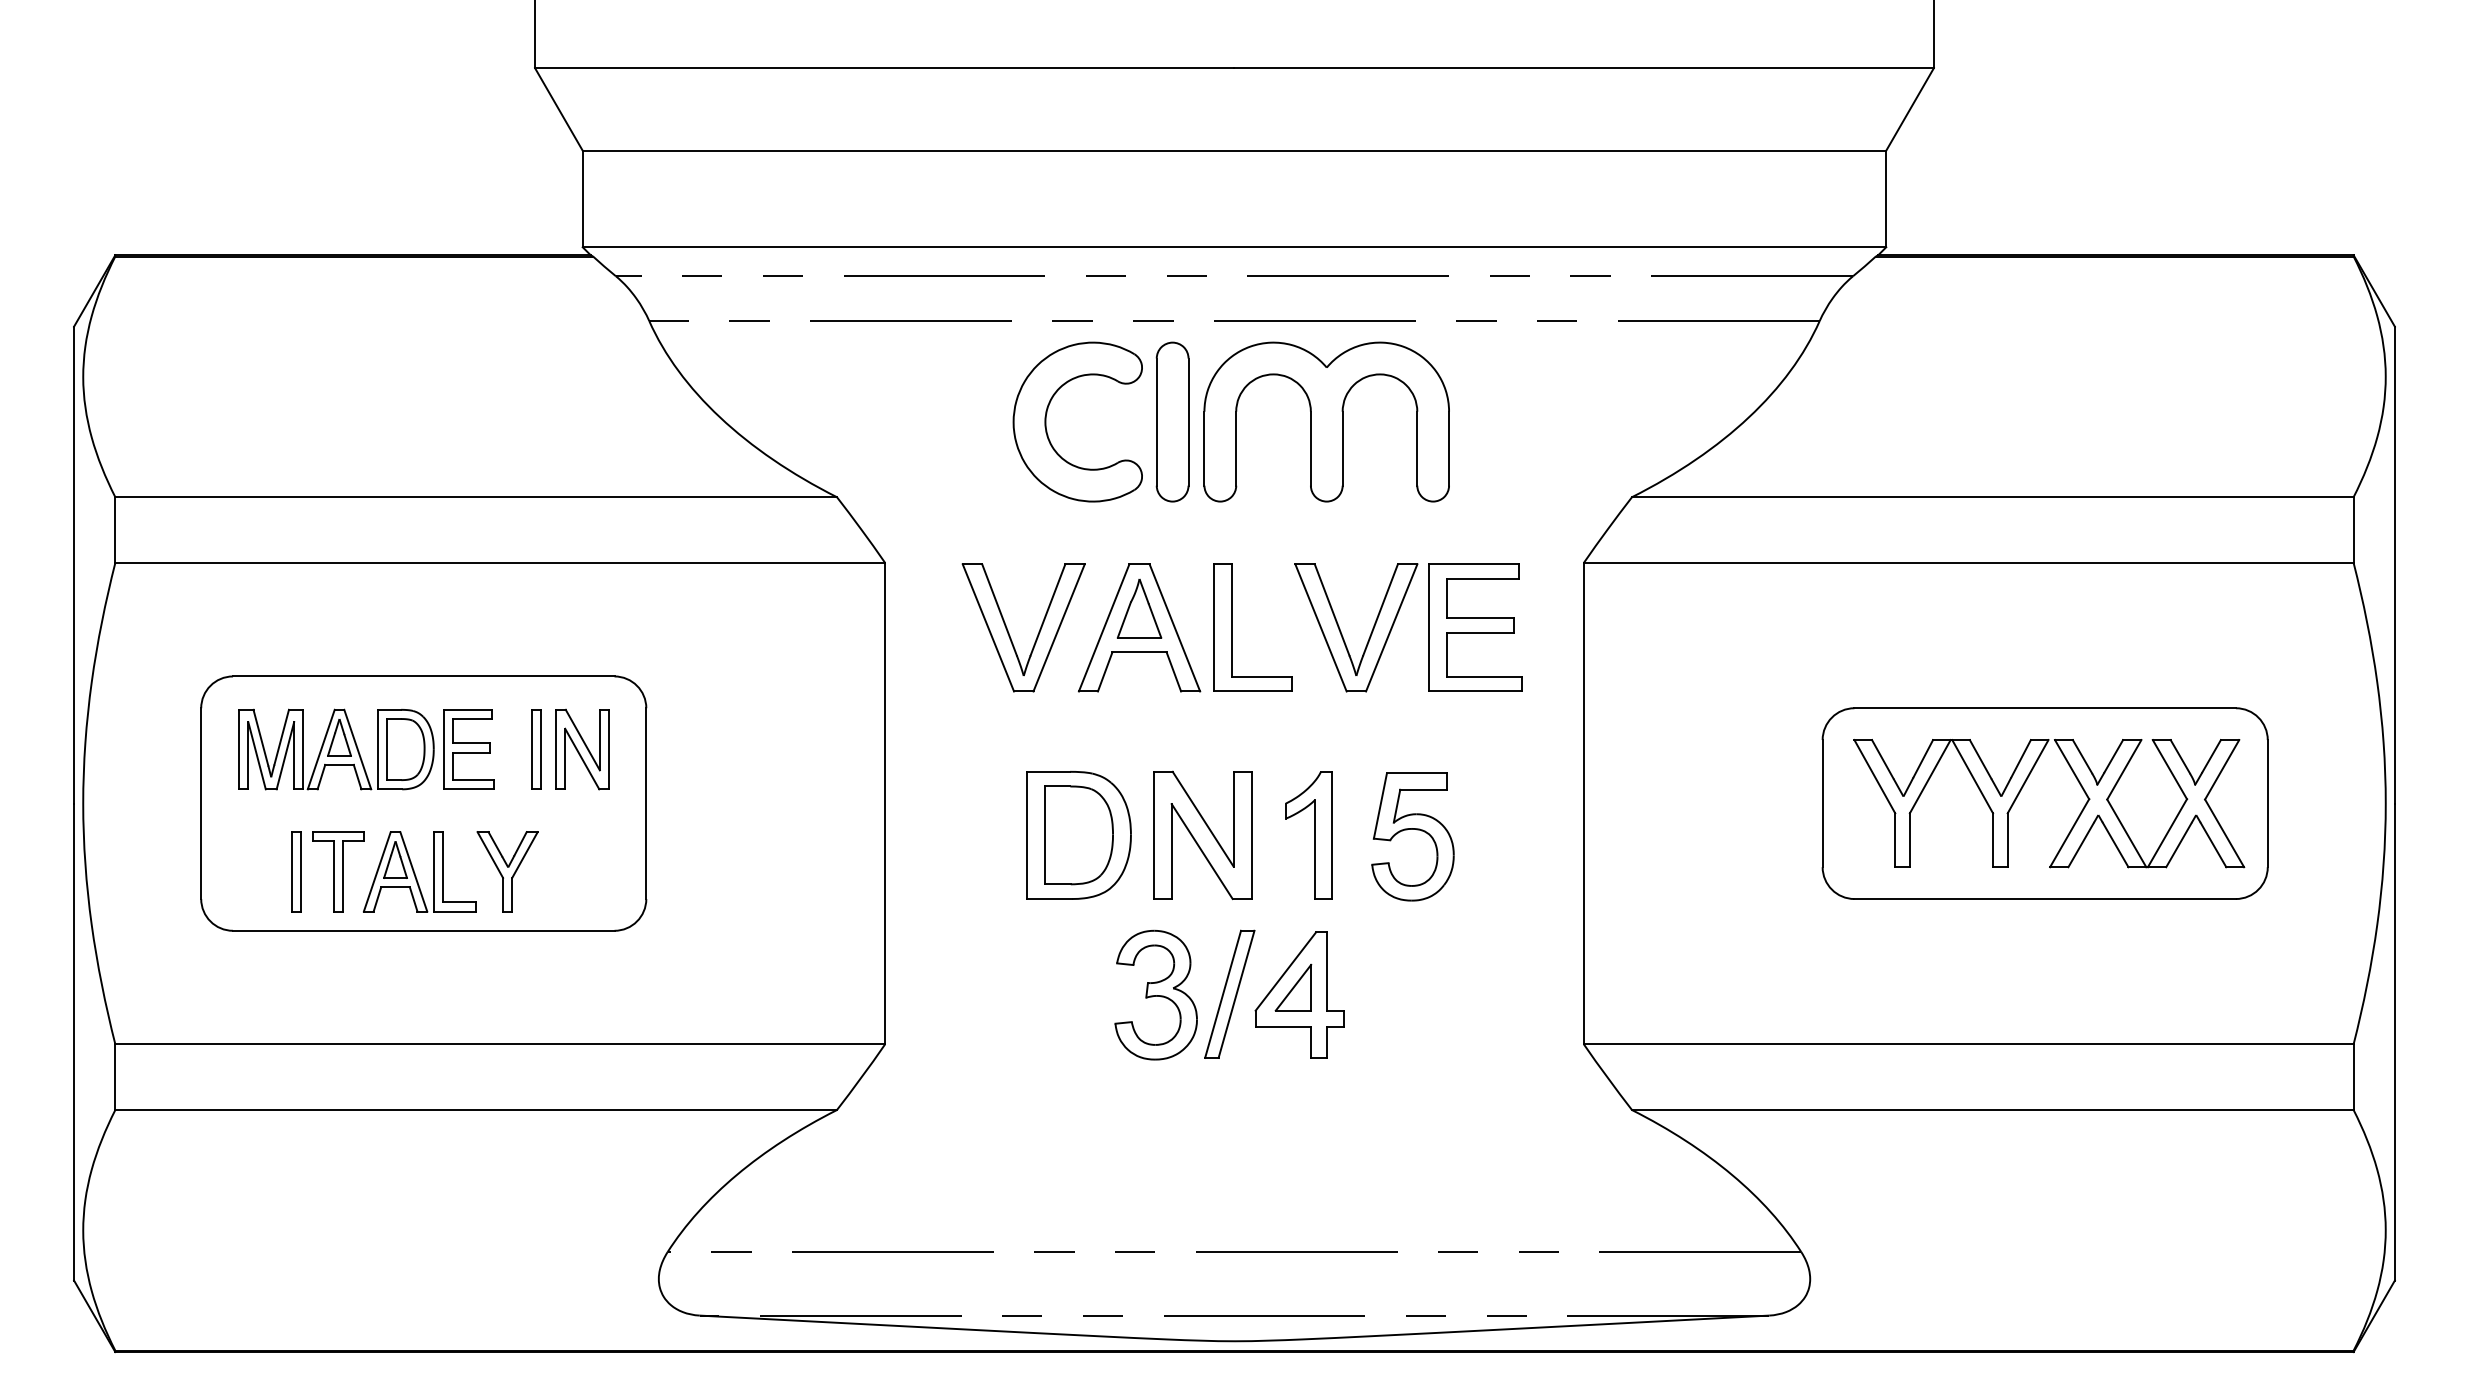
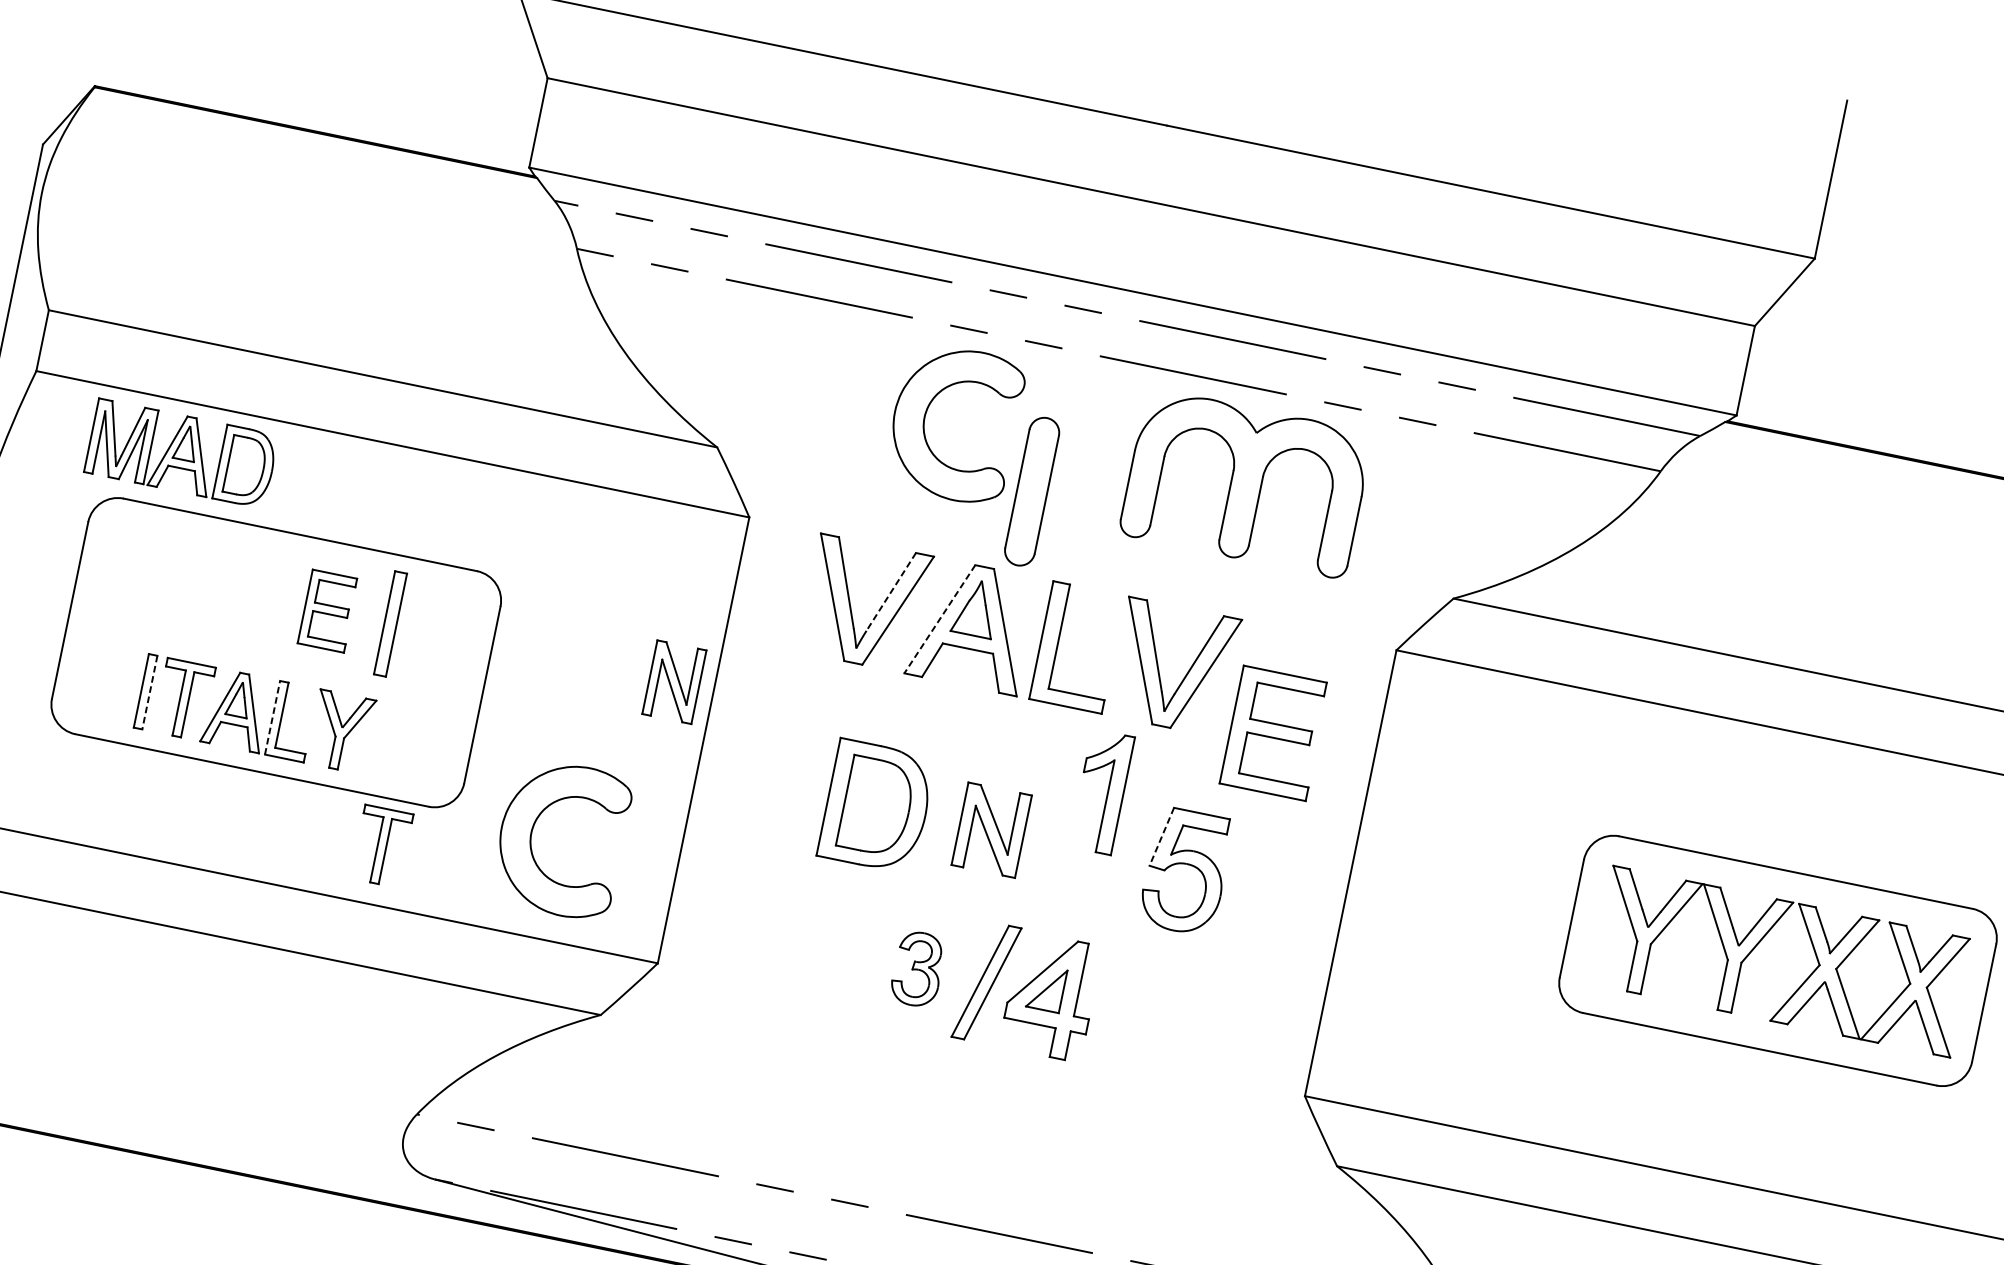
part: (1172, 421) -> (1032, 491), moved
part: (1326, 421) -> (1246, 482), moved
line: (1048, 609) -> (891, 591), solid -> dashed
part: (1475, 627) -> (1274, 733), moved
line: (1103, 628) -> (939, 619), solid -> dashed
part: (336, 749) -> (181, 453), moved
part: (536, 749) -> (390, 623), size x1.4
part: (582, 749) -> (674, 682), moved
line: (1380, 806) -> (1161, 837), solid -> dashed
part: (1202, 835) -> (991, 830), size x0.7
part: (1308, 835) -> (1101, 792), moved
line: (301, 871) -> (150, 692), solid -> dashed
line: (433, 871) -> (272, 717), solid -> dashed
part: (727, 935) -> (532, 832), added
part: (574, 981) -> (382, 846), added
part: (1155, 994) -> (917, 968), size x0.6

